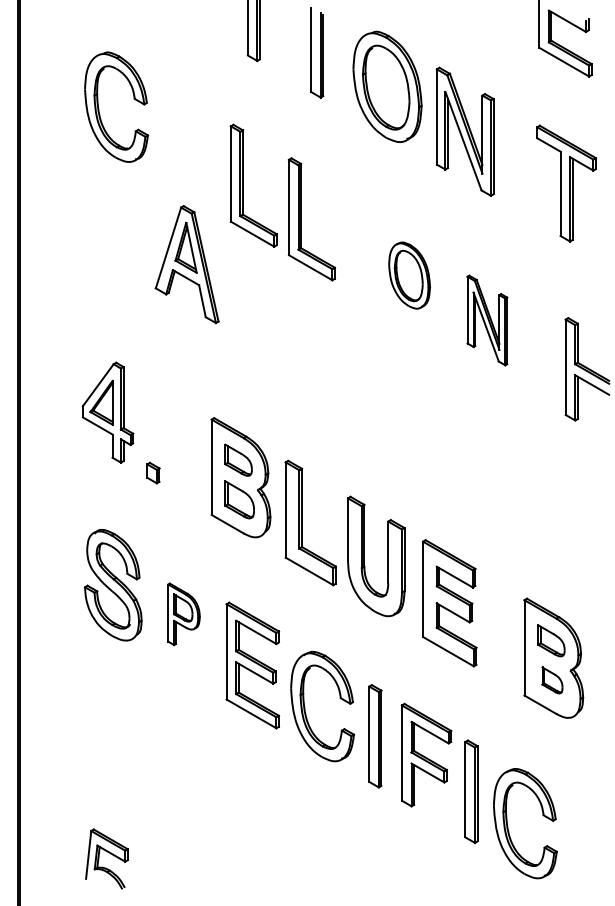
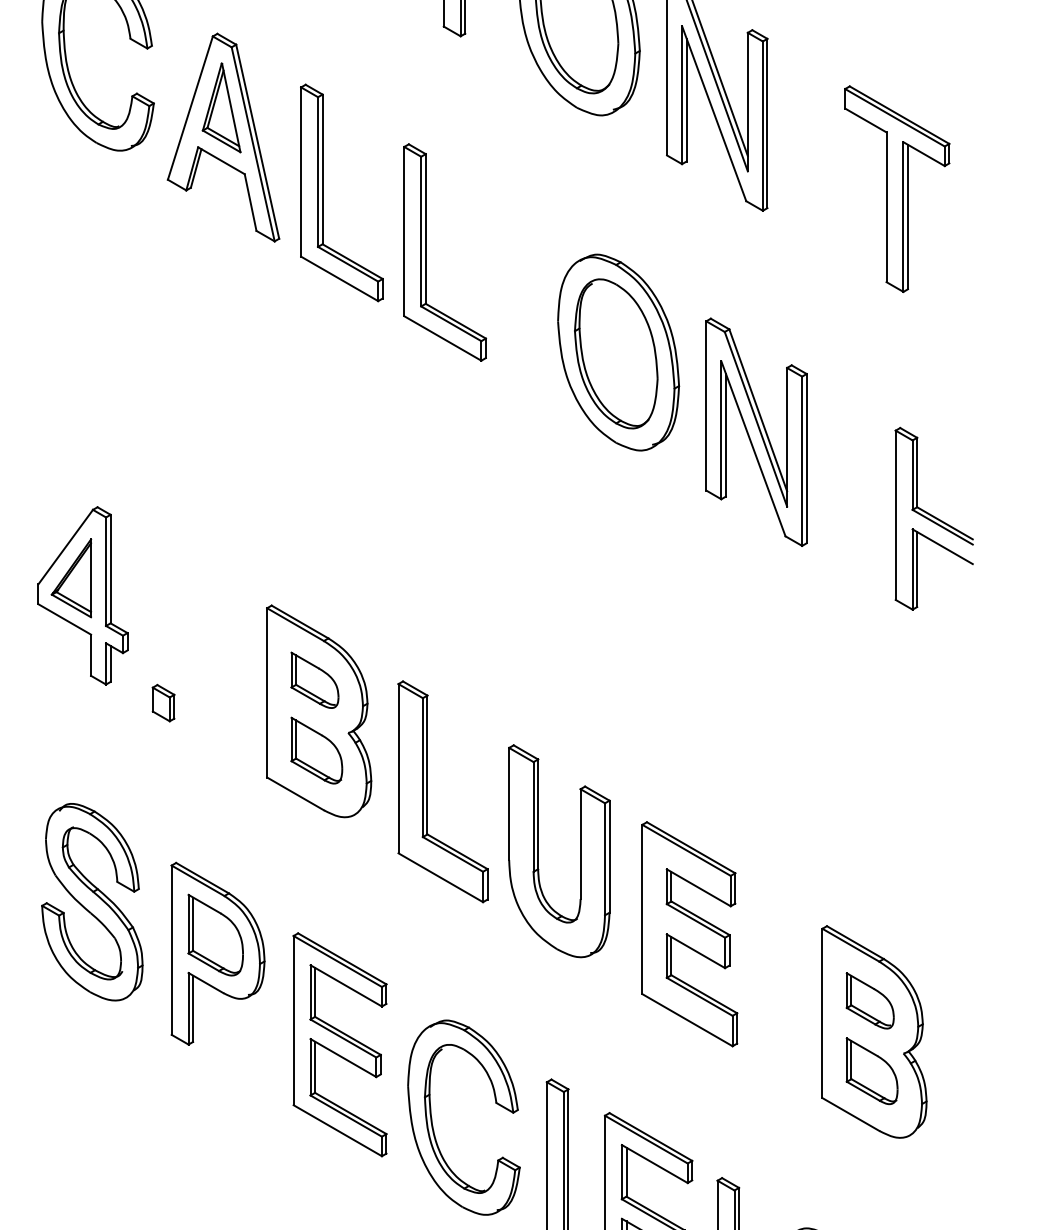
part: (186, 264) -> (222, 137), moved
part: (409, 275) -> (618, 352), size x1.67
part: (487, 320) -> (756, 432), size x1.43
part: (183, 614) -> (217, 954), size x1.67
part: (552, 680) -> (872, 1071), size x1.43

